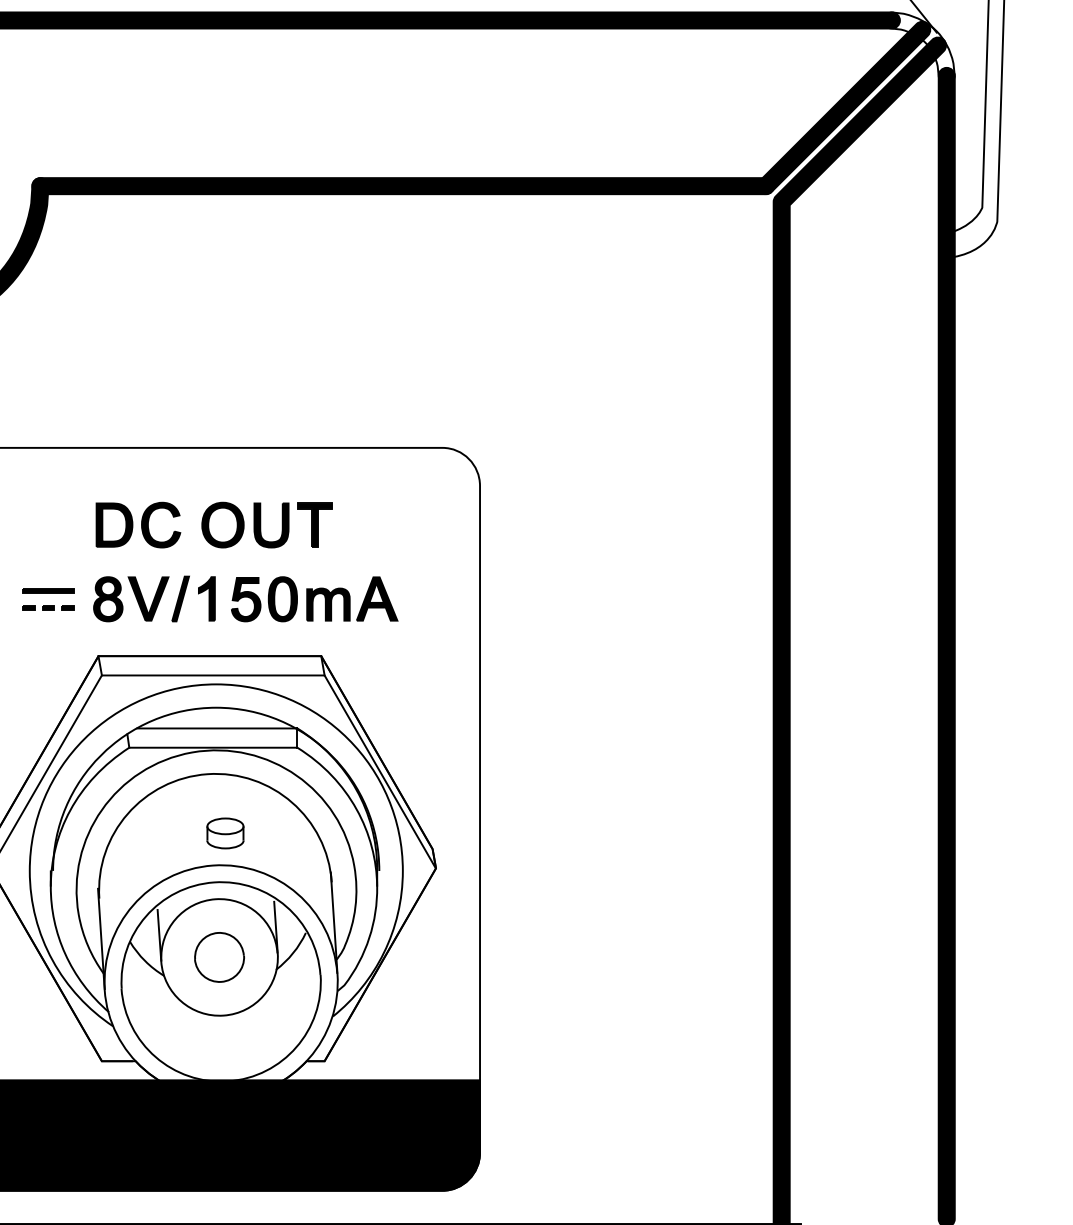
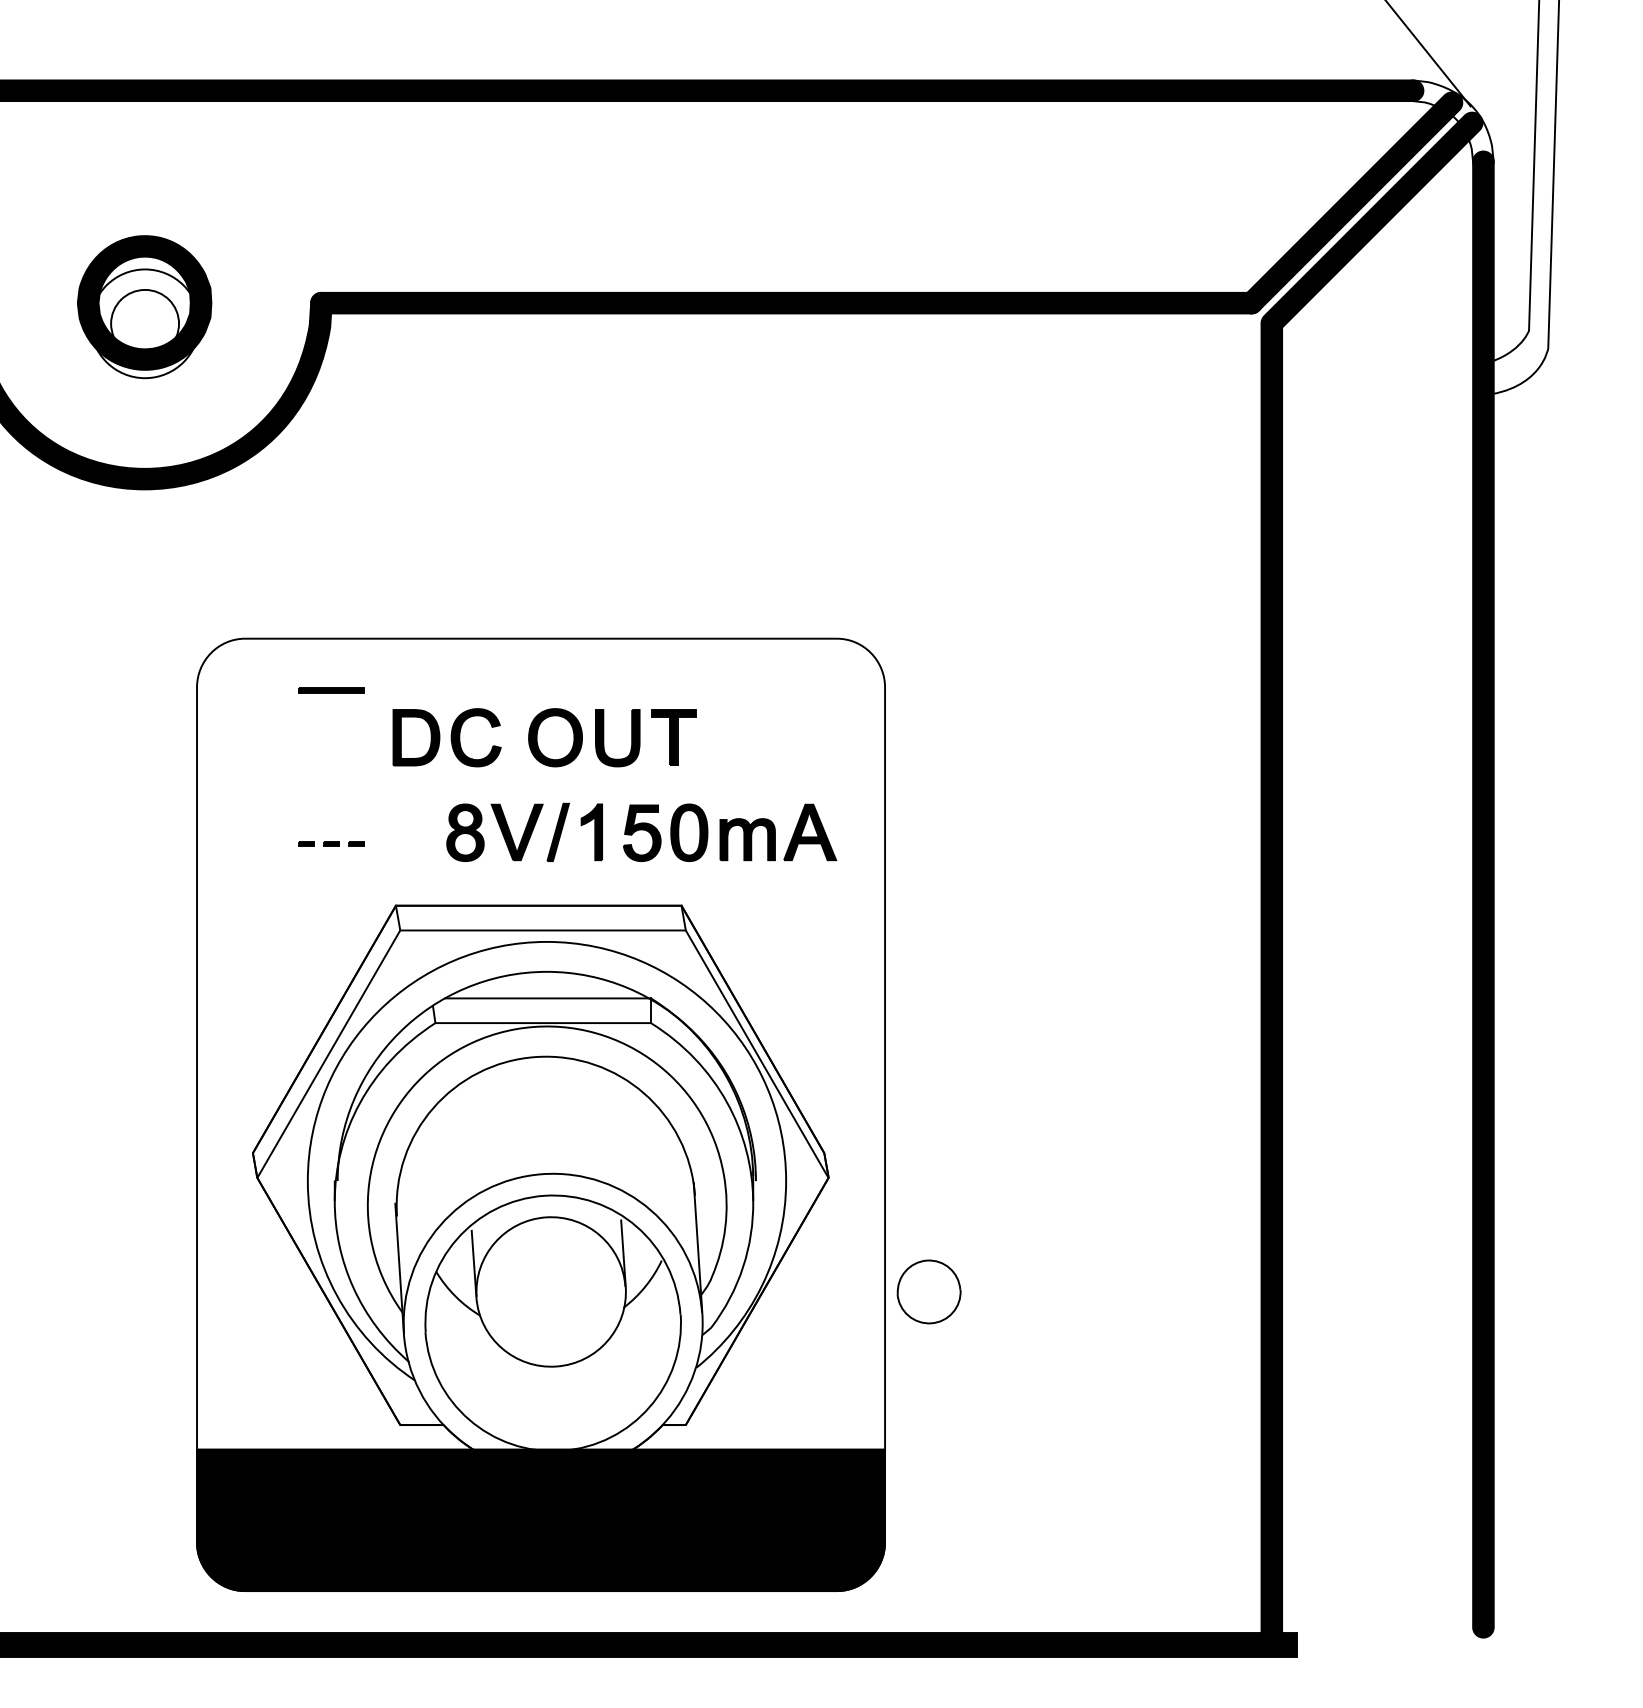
part: (48, 591) -> (331, 690), moved
part: (245, 598) -> (641, 831), moved
part: (225, 833) -> (558, 1133), removed
part: (219, 957) -> (928, 1291), moved

